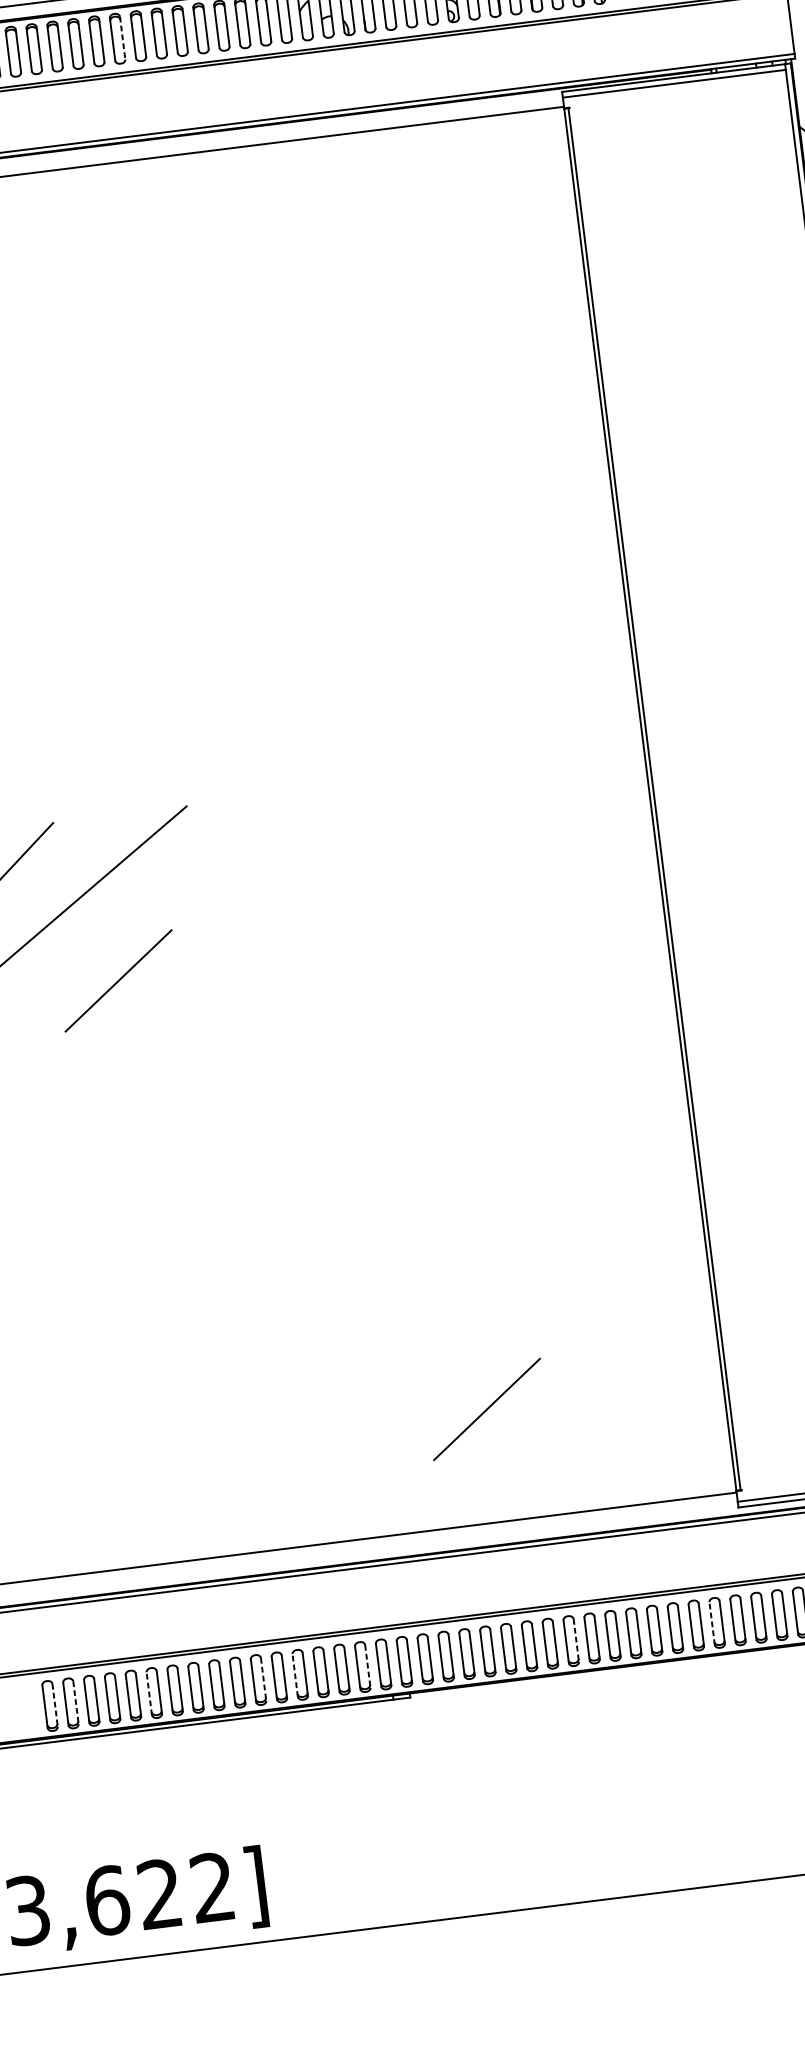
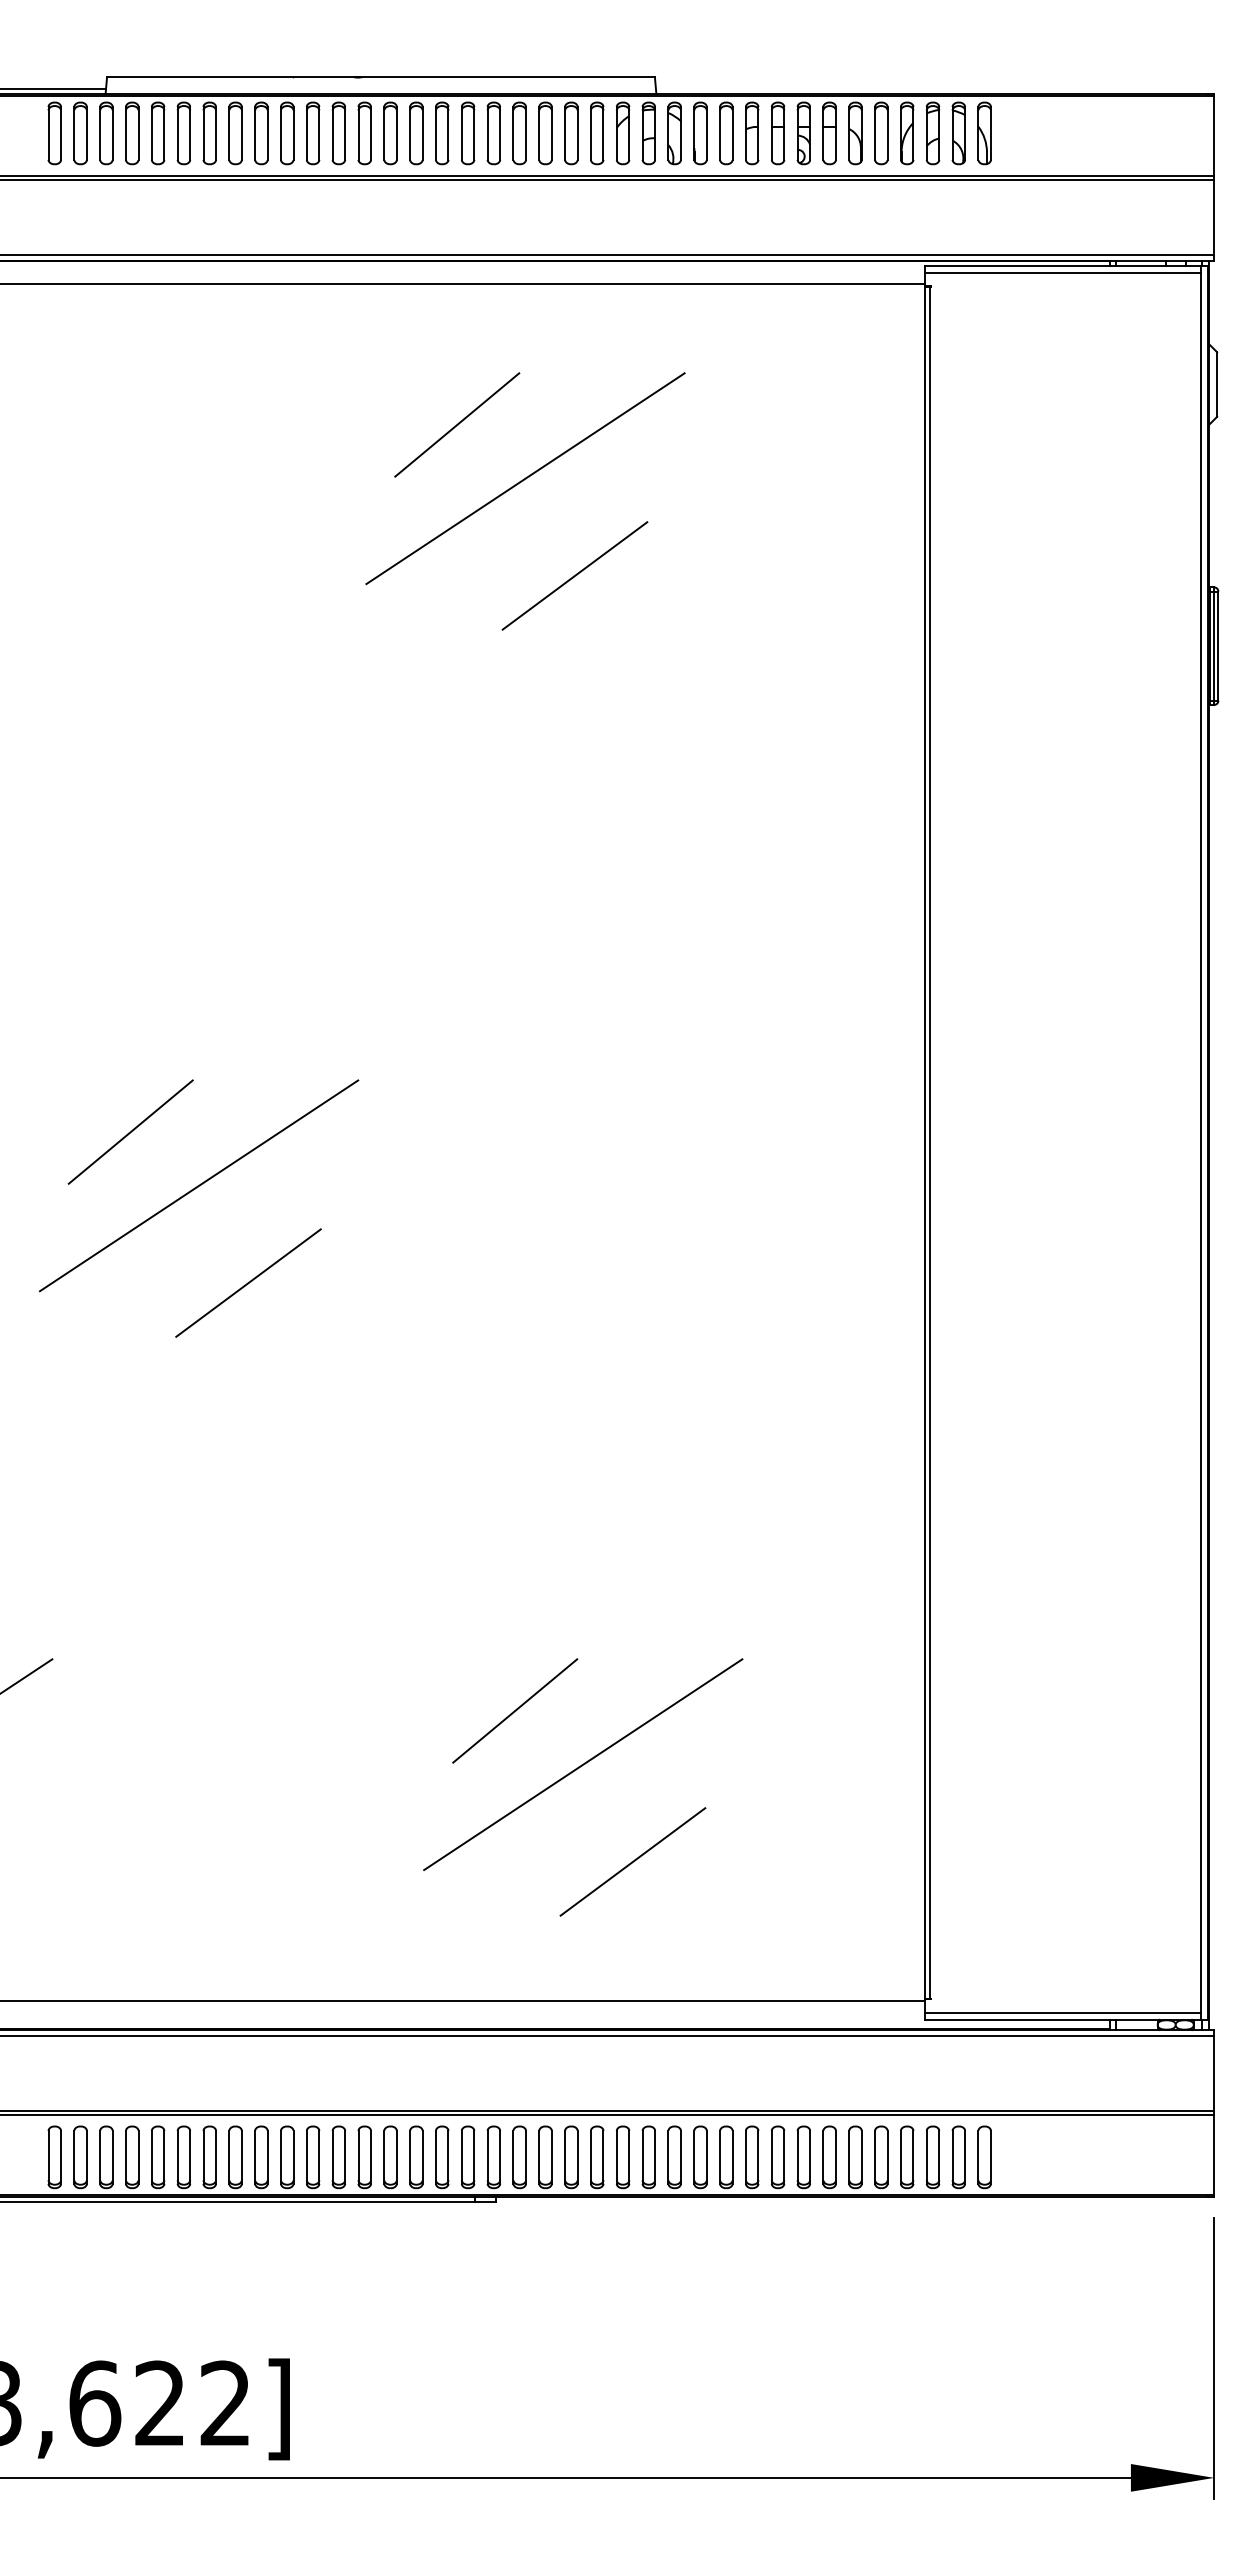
line: (122, 38) -> (396, 133), dashed -> solid
line: (200, 267) -> (457, 424), added
line: (261, 303) -> (525, 478), added
line: (310, 377) -> (574, 575), added
line: (376, 1299) -> (515, 1710), added
line: (437, 1335) -> (583, 1764), added
line: (712, 1623) -> (875, 2157), dashed -> solid
line: (576, 1640) -> (706, 2157), dashed -> solid
line: (367, 1666) -> (448, 2157), dashed -> solid
line: (295, 1675) -> (358, 2157), dashed -> solid
line: (263, 1679) -> (319, 2157), dashed -> solid
line: (149, 1693) -> (177, 2157), dashed -> solid
line: (75, 1702) -> (86, 2157), dashed -> solid
line: (55, 1705) -> (61, 2157), dashed -> solid

